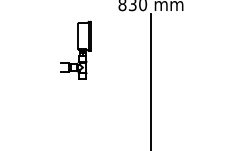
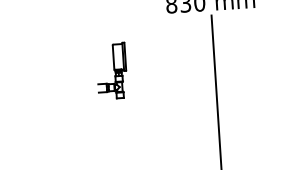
part: (75, 49) -> (111, 70), size x0.7

